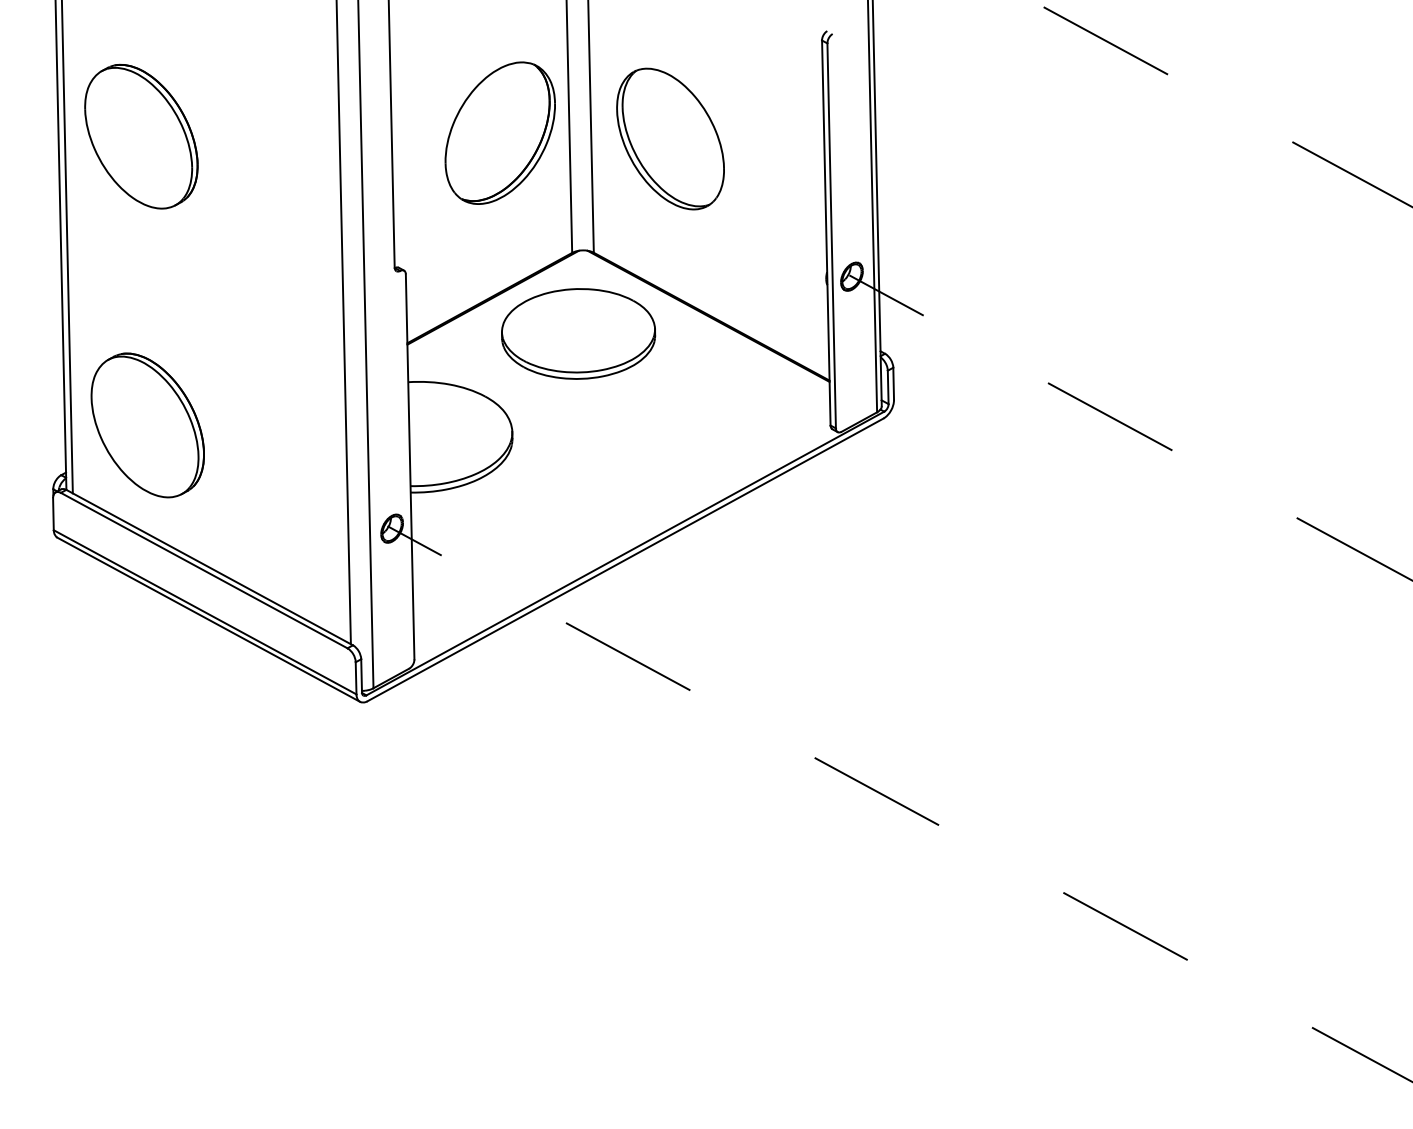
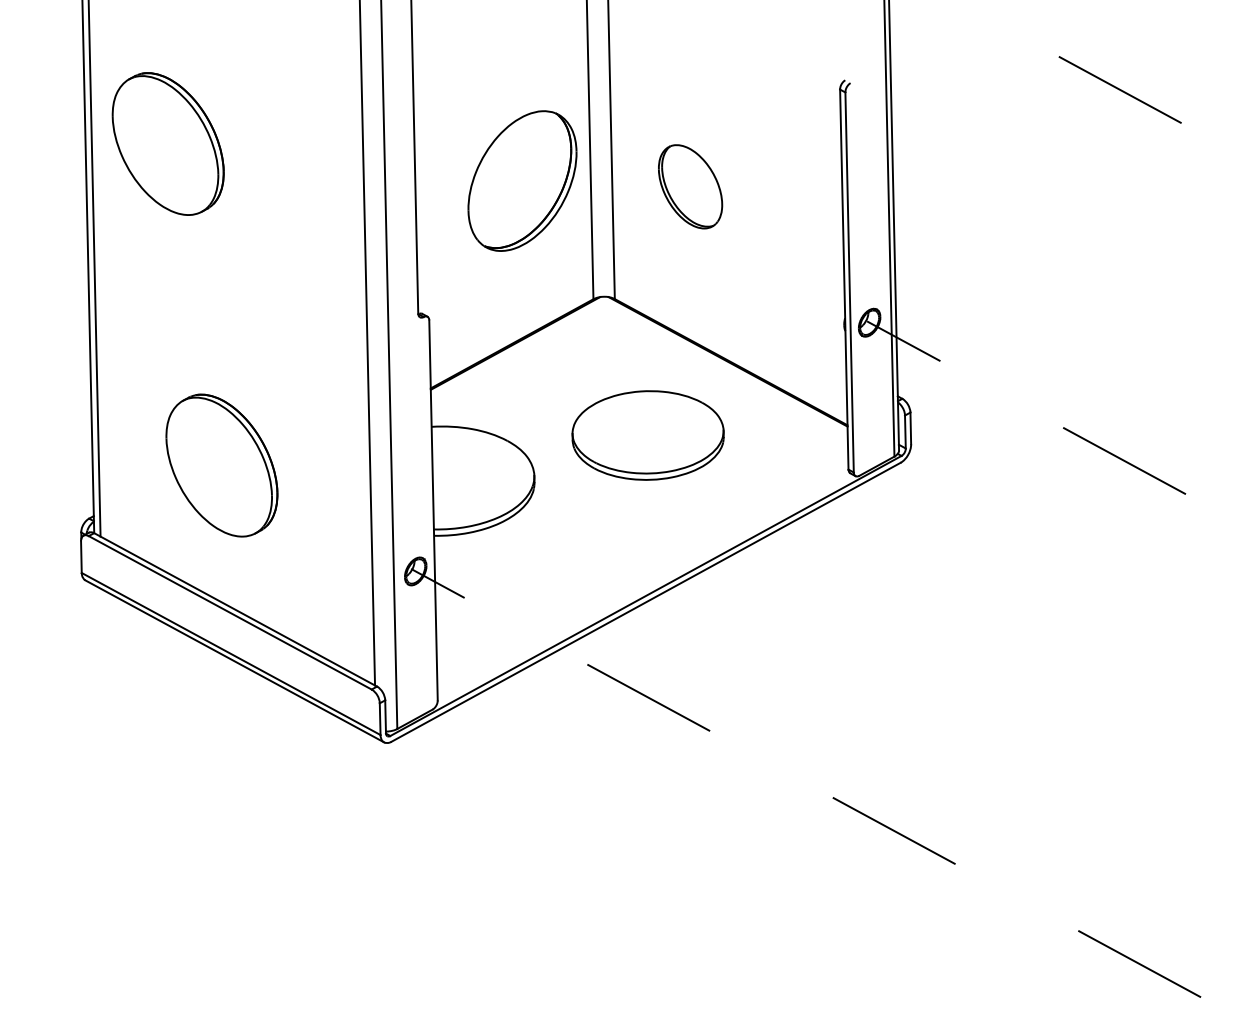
part: (141, 136) -> (168, 143), moved
part: (670, 138) -> (690, 186), size x0.6
part: (578, 333) -> (648, 435), moved
part: (147, 425) -> (221, 465), moved

